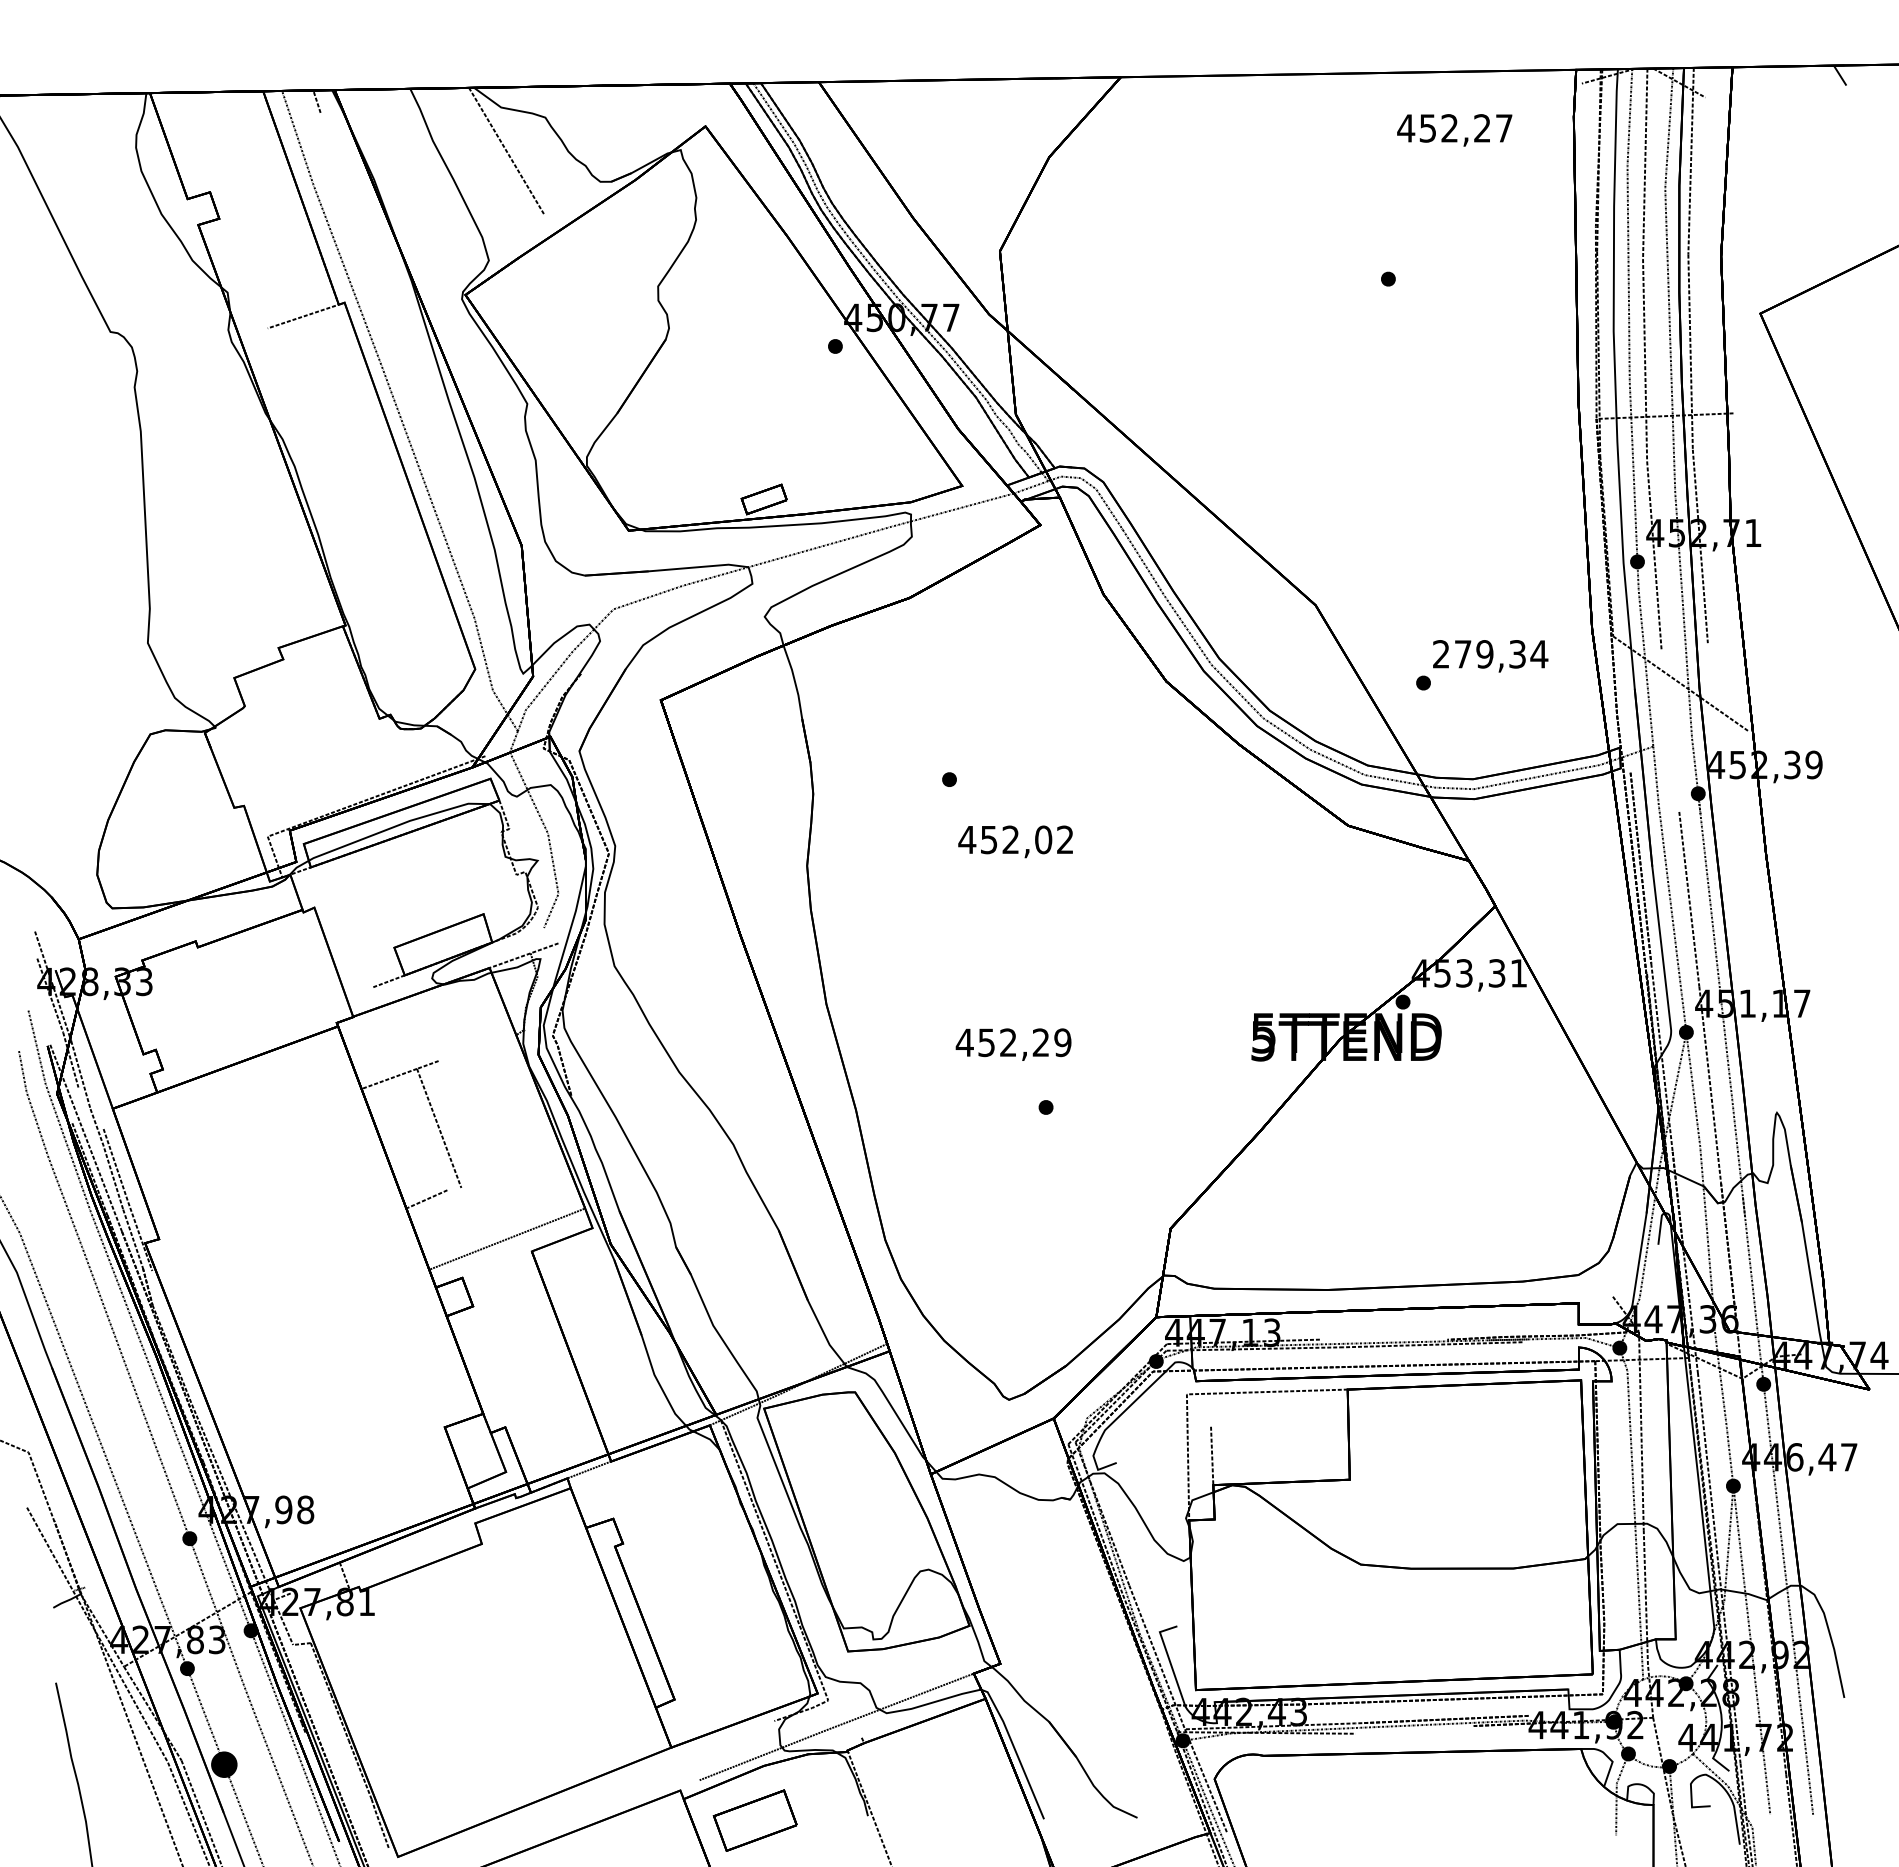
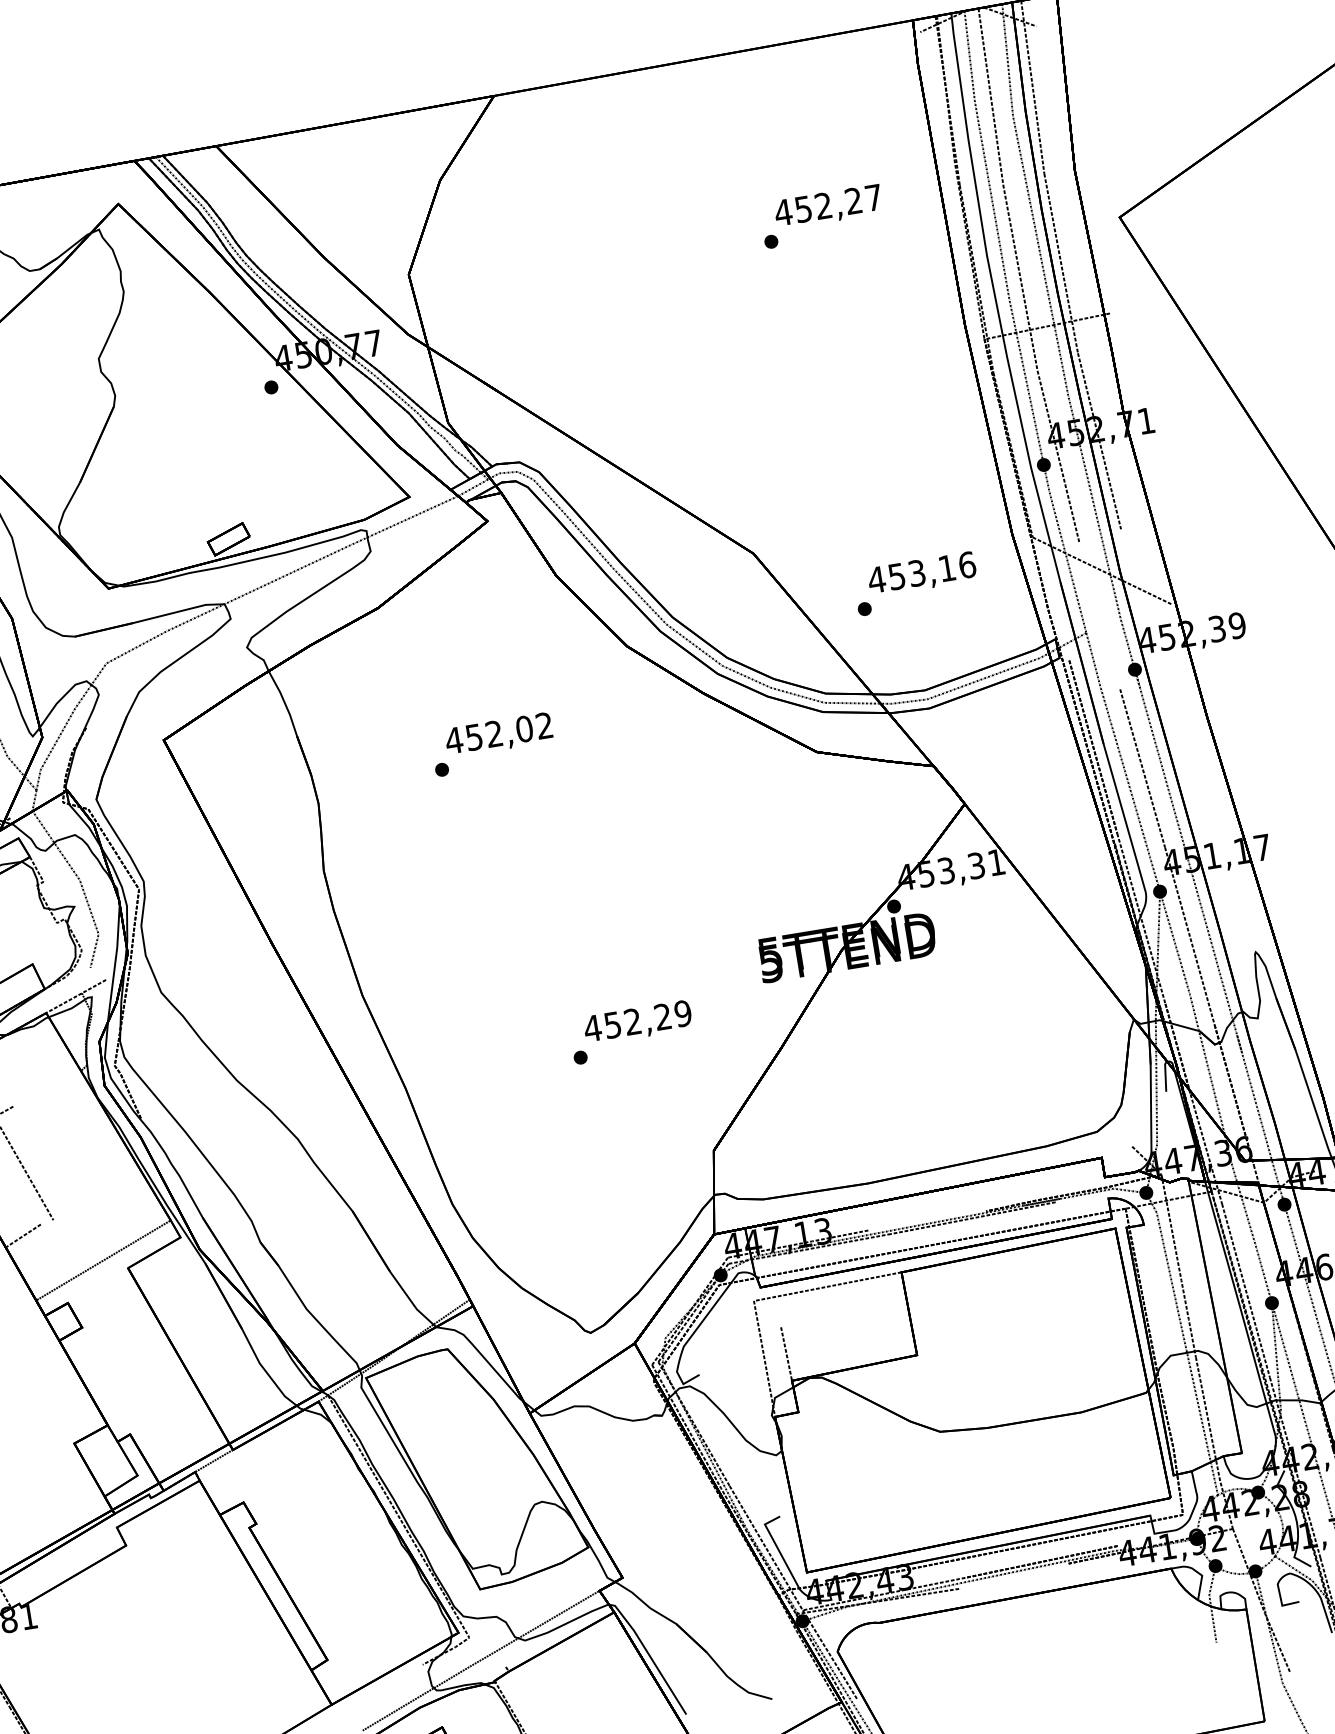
text: (1454, 130) -> (828, 207), moved
text: (1490, 654) -> (922, 572), 279,34 -> 453,16
text: (1015, 841) -> (498, 734), moved
text: (1013, 1044) -> (637, 1022), moved

